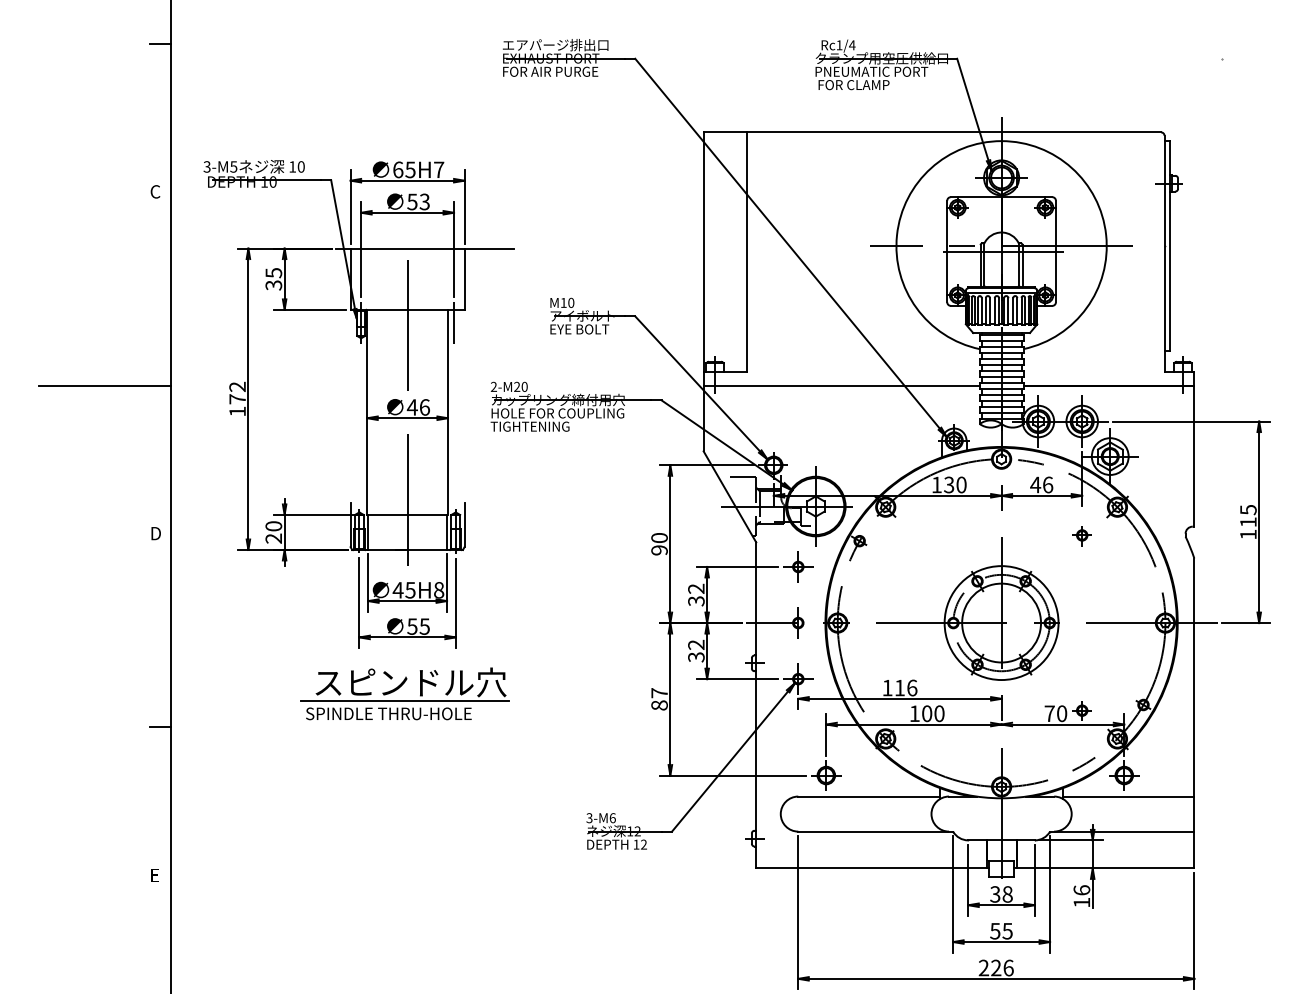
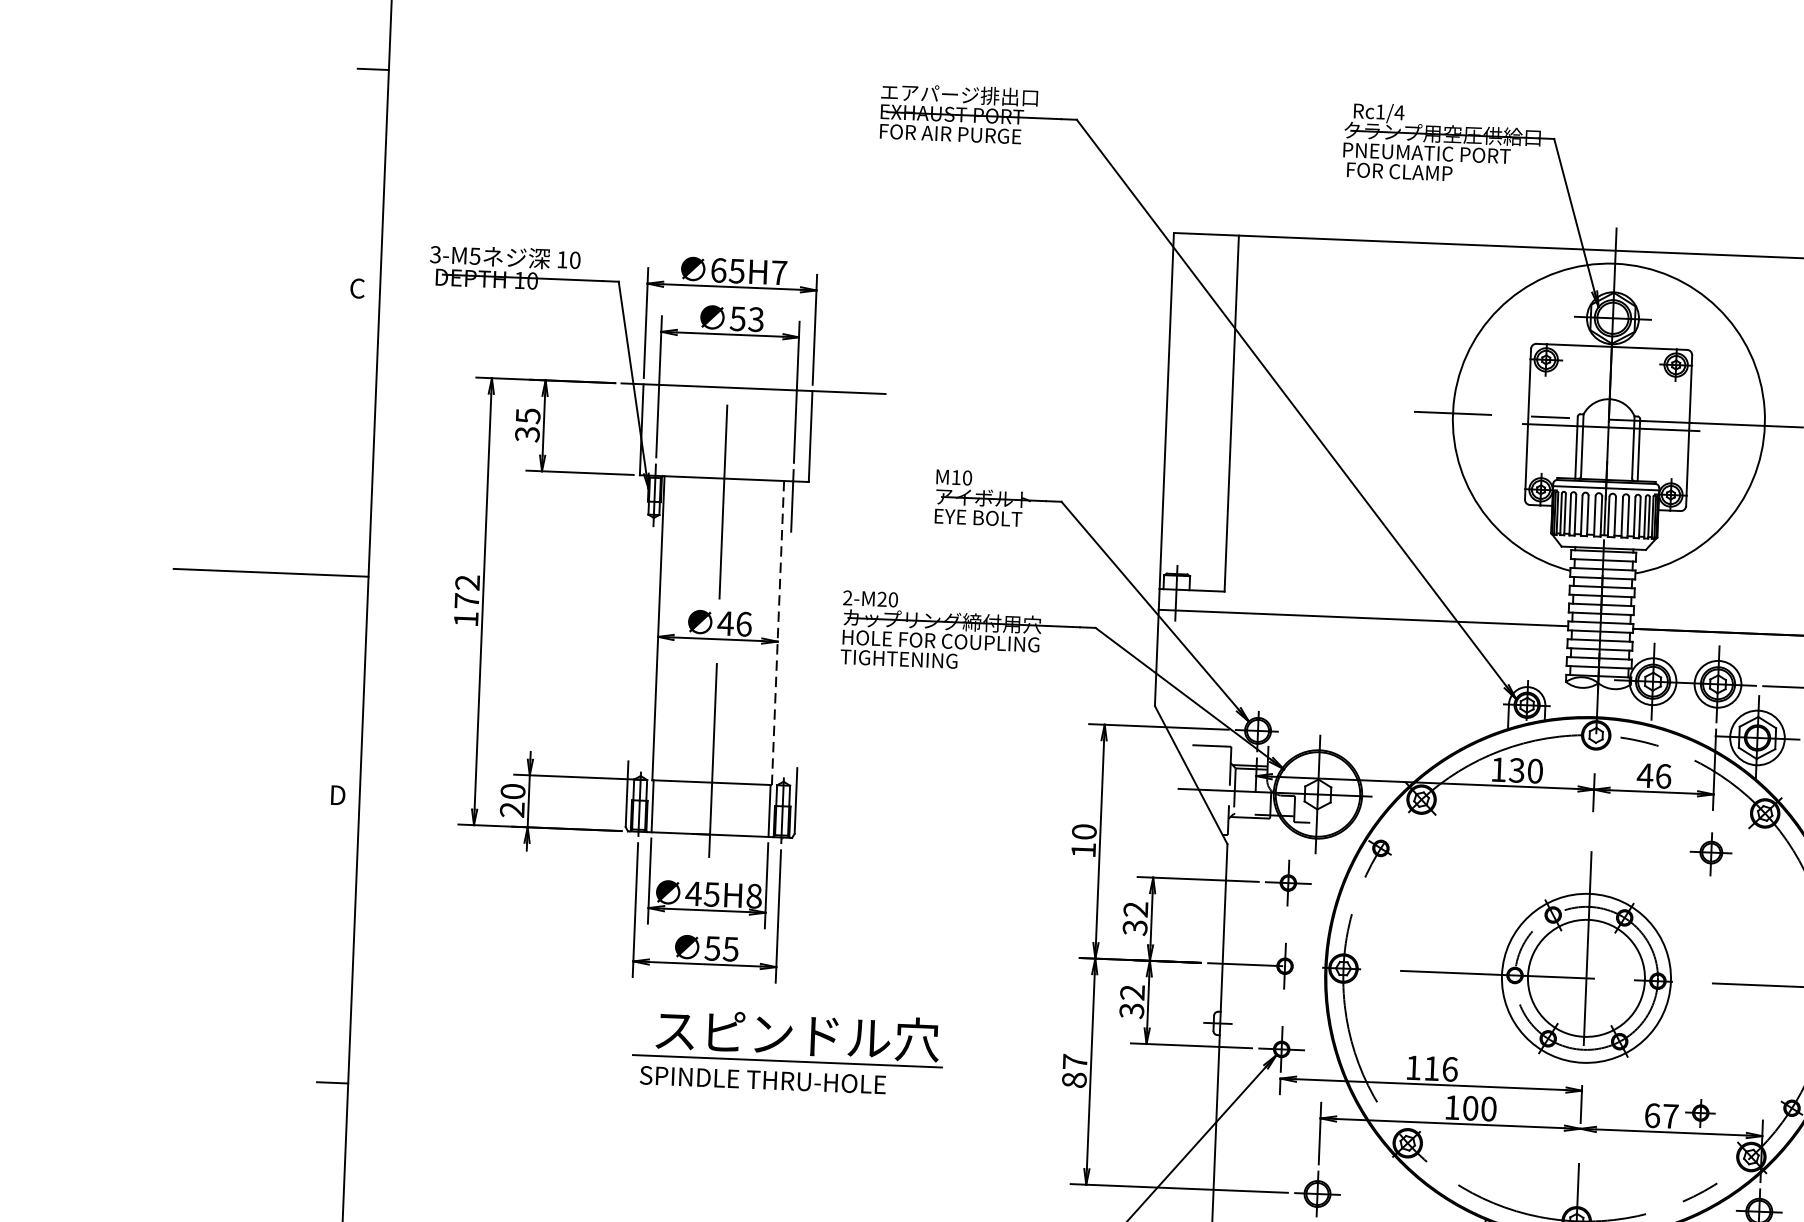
line: (447, 412) -> (777, 633), solid -> dashed
part: (1081, 536) -> (1710, 854), size x1.4
text: (659, 550) -> (1083, 850), 90 -> 10
part: (404, 700) -> (786, 1061), moved
text: (1055, 713) -> (1661, 1115), 70 -> 67

